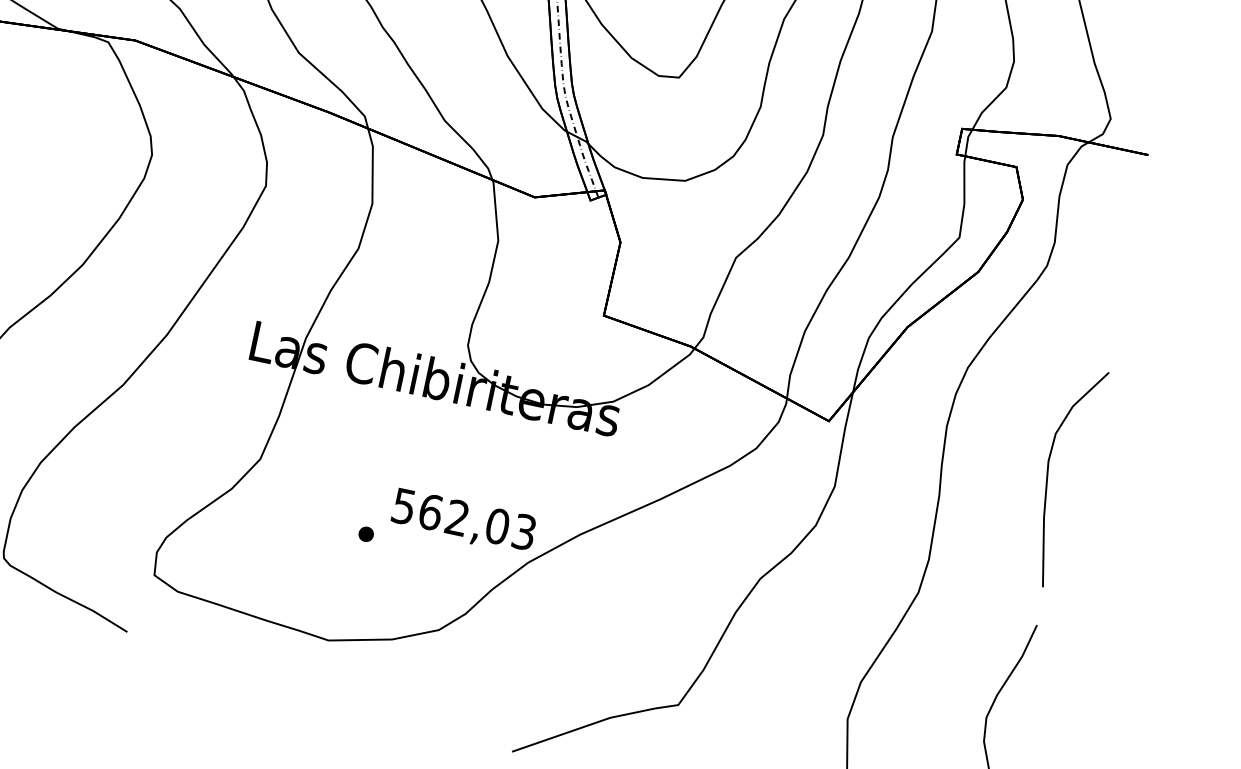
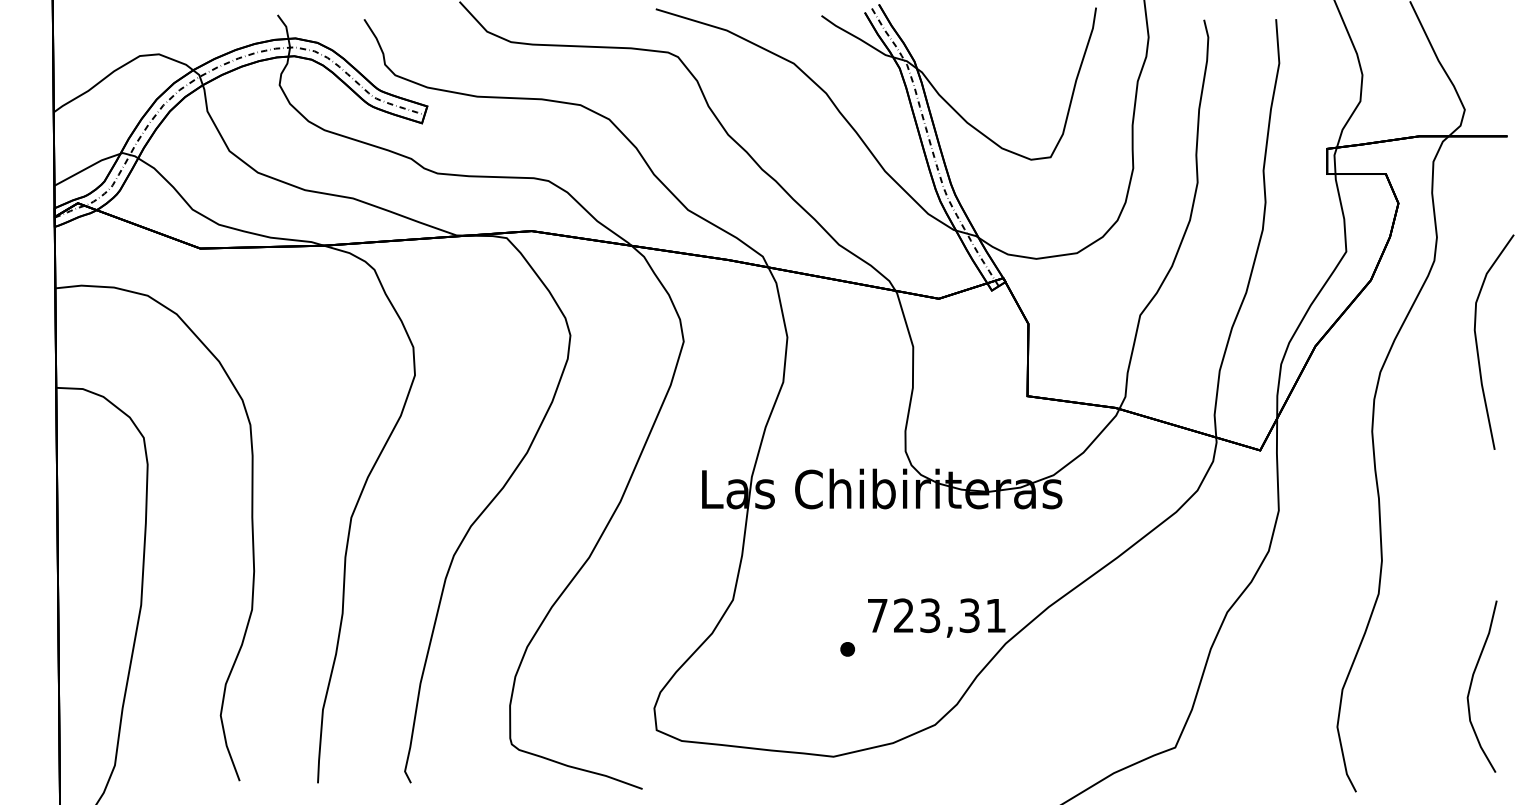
curve: (1048, 473) -> (1477, 341), moved
text: (463, 519) -> (936, 615), 562,03 -> 723,31

